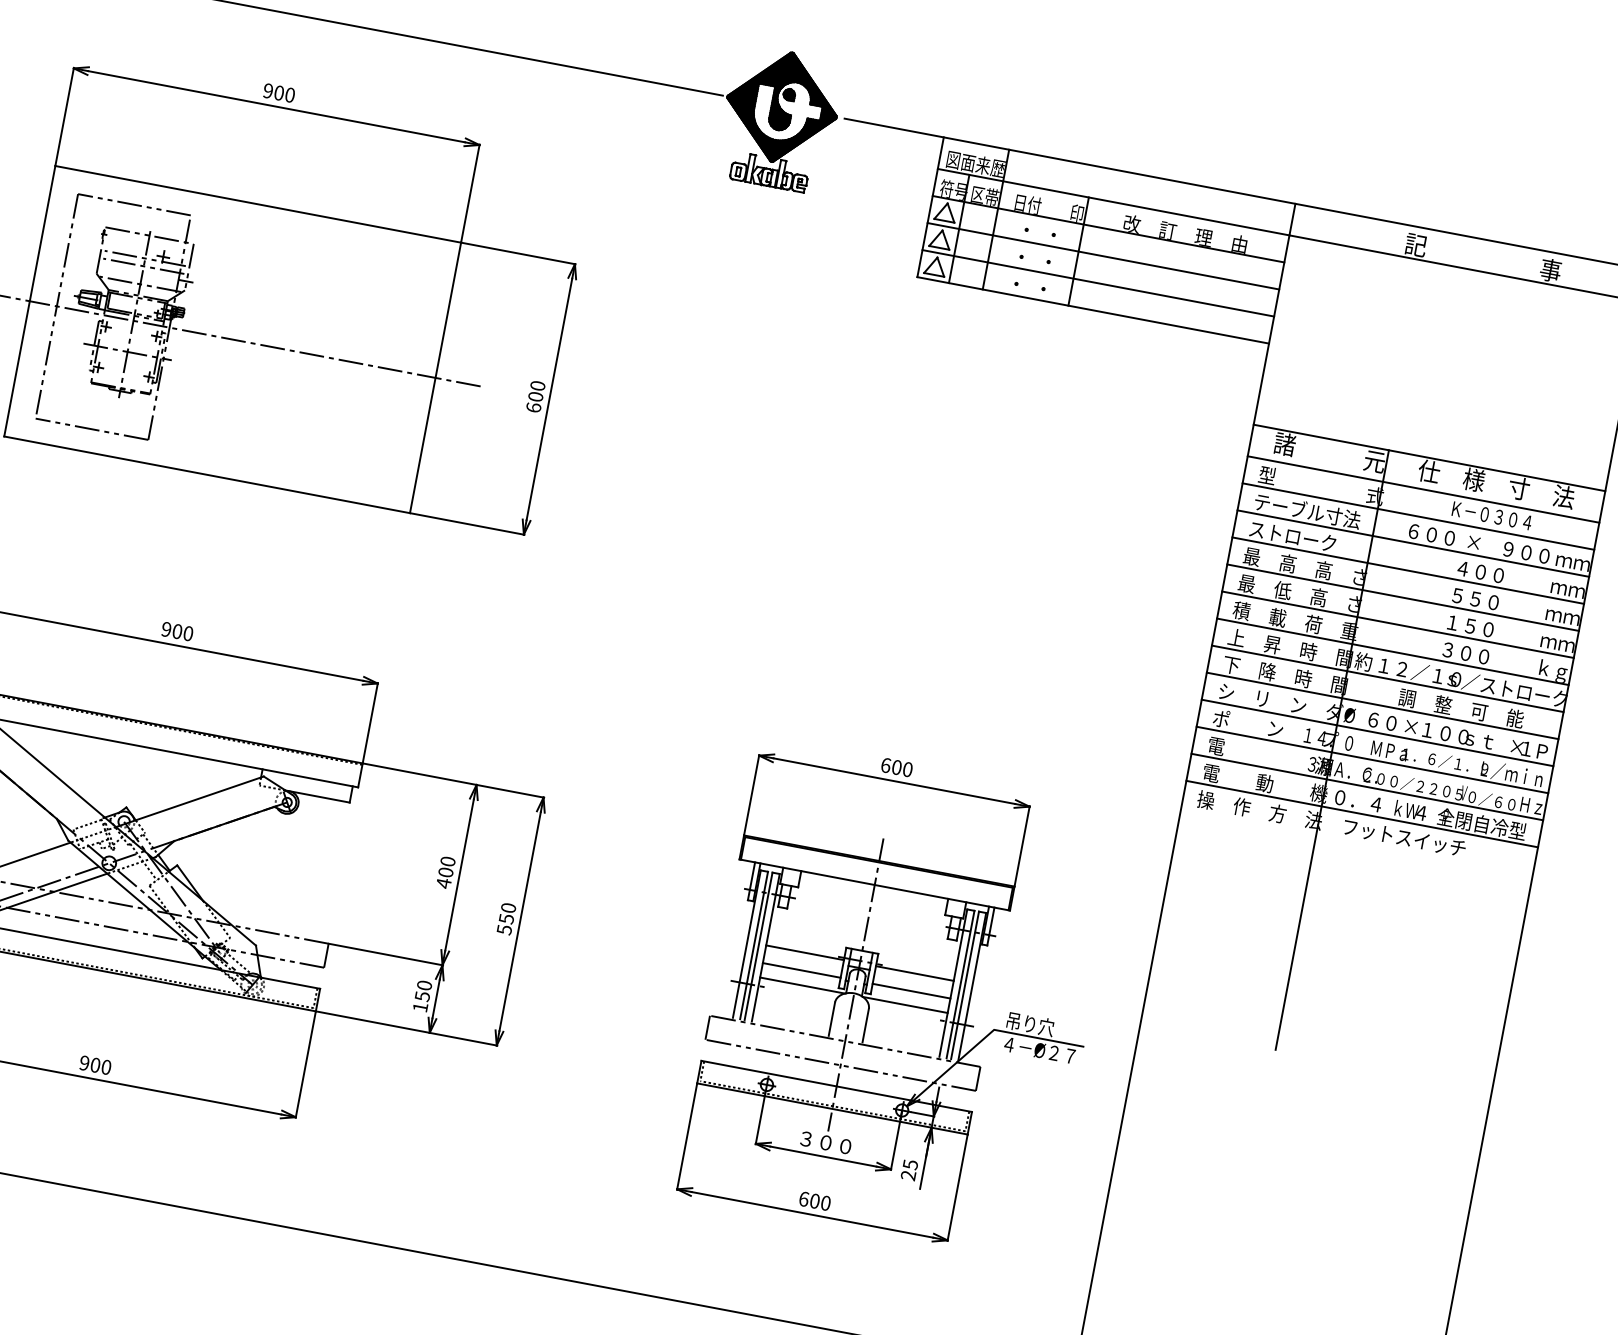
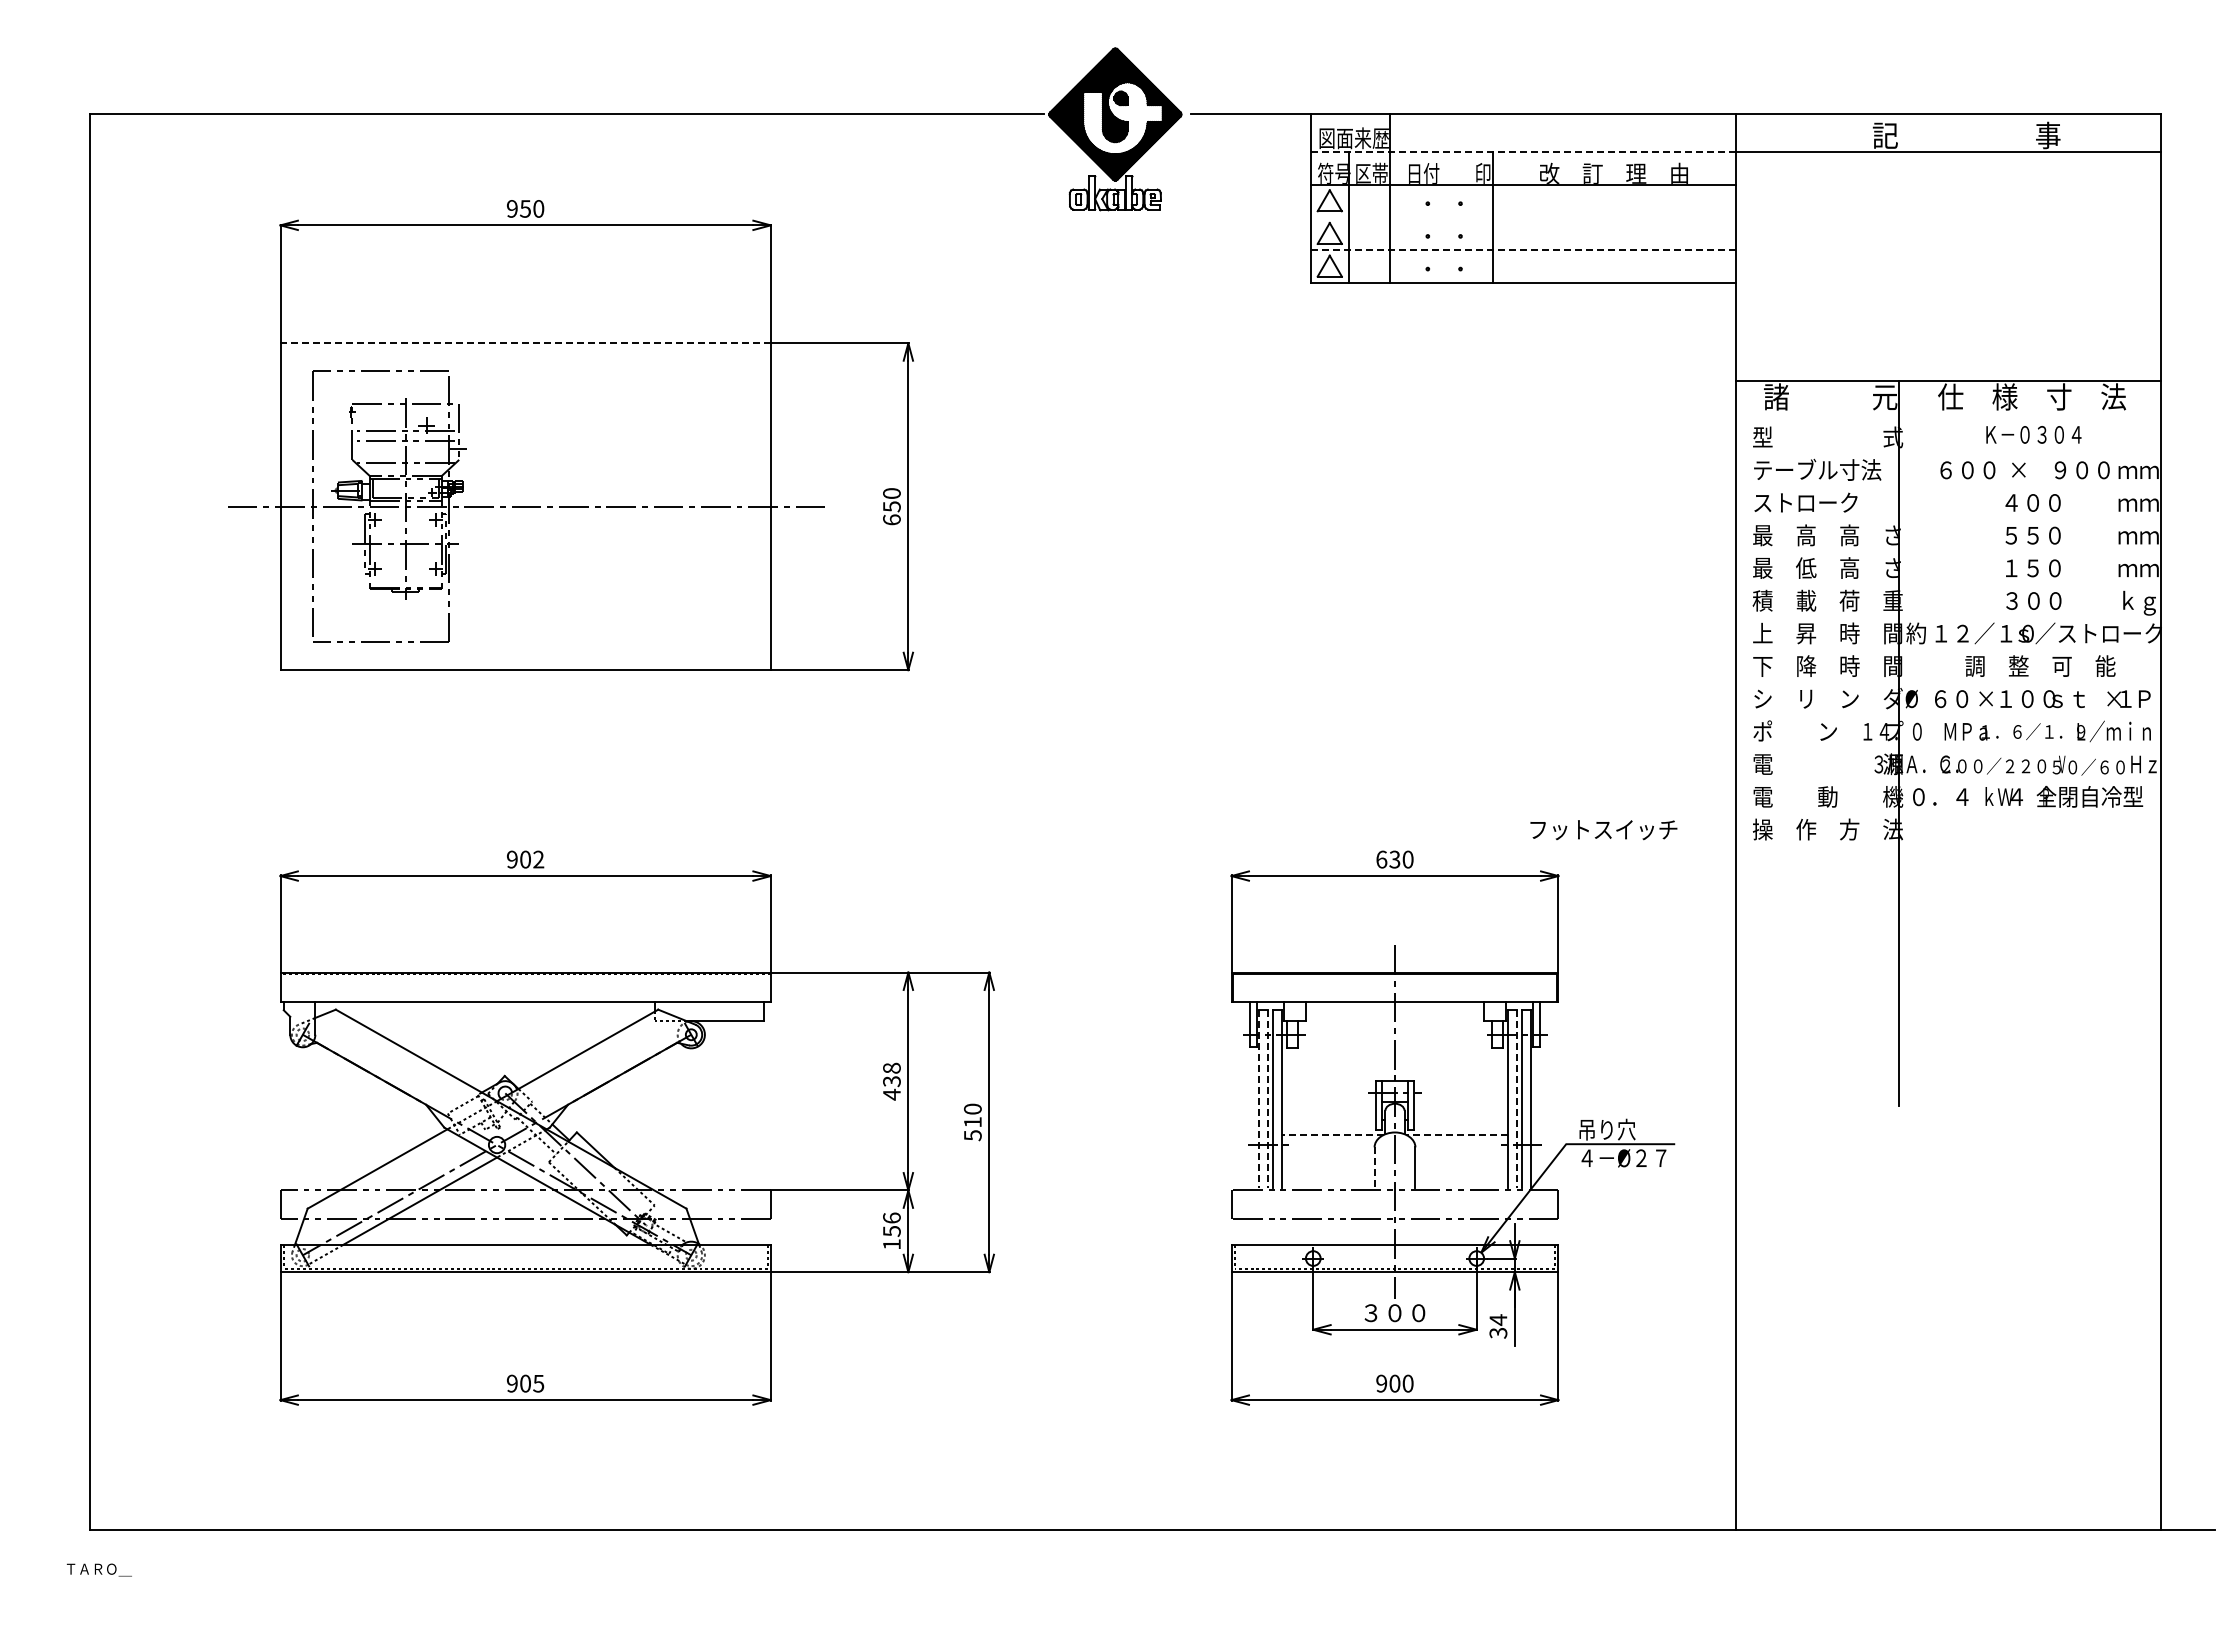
text: (278, 92) -> (524, 208), 900 -> 950
line: (1113, 202) -> (1522, 152), solid -> dashed
line: (258, 204) -> (525, 343), solid -> dashed
line: (1102, 256) -> (1522, 217), removed
line: (1098, 283) -> (1523, 250), solid -> dashed
text: (535, 396) -> (891, 506), 600 -> 650
line: (1423, 489) -> (1947, 419), removed
line: (1418, 516) -> (1947, 451), removed
line: (1412, 543) -> (1947, 484), removed
line: (1407, 570) -> (1947, 517), removed
line: (1402, 597) -> (1947, 549), removed
line: (1397, 624) -> (1947, 582), removed
text: (188, 633) -> (538, 859), 900 -> 902
line: (1392, 651) -> (1947, 615), removed
line: (1387, 678) -> (1947, 647), removed
line: (1382, 705) -> (1947, 680), removed
line: (1377, 733) -> (1947, 713), removed
line: (1372, 759) -> (1947, 745), removed
text: (896, 767) -> (1394, 859), 600 -> 630
line: (1366, 786) -> (1947, 778), removed
line: (1361, 814) -> (1947, 811), removed
text: (1404, 838) -> (1603, 830), moved
text: (446, 866) -> (891, 1074), 400 -> 438
text: (506, 919) -> (972, 1122), 550 -> 510
line: (746, 944) -> (1258, 1099), solid -> dashed
line: (753, 946) -> (1267, 1099), solid -> dashed
line: (805, 952) -> (1328, 1095), removed
line: (801, 970) -> (1328, 1117), removed
line: (915, 973) -> (1461, 1095), removed
text: (424, 984) -> (891, 1217), 150 -> 156
line: (802, 985) -> (1332, 1134), solid -> dashed
line: (960, 985) -> (1517, 1099), solid -> dashed
line: (911, 991) -> (1461, 1117), removed
line: (904, 1004) -> (1456, 1134), solid -> dashed
line: (831, 1019) -> (1374, 1168), solid -> dashed
text: (106, 1067) -> (538, 1383), 900 -> 905
text: (909, 1170) -> (1498, 1326), 25 -> 34
text: (803, 1198) -> (1381, 1383), 600 -> 900

